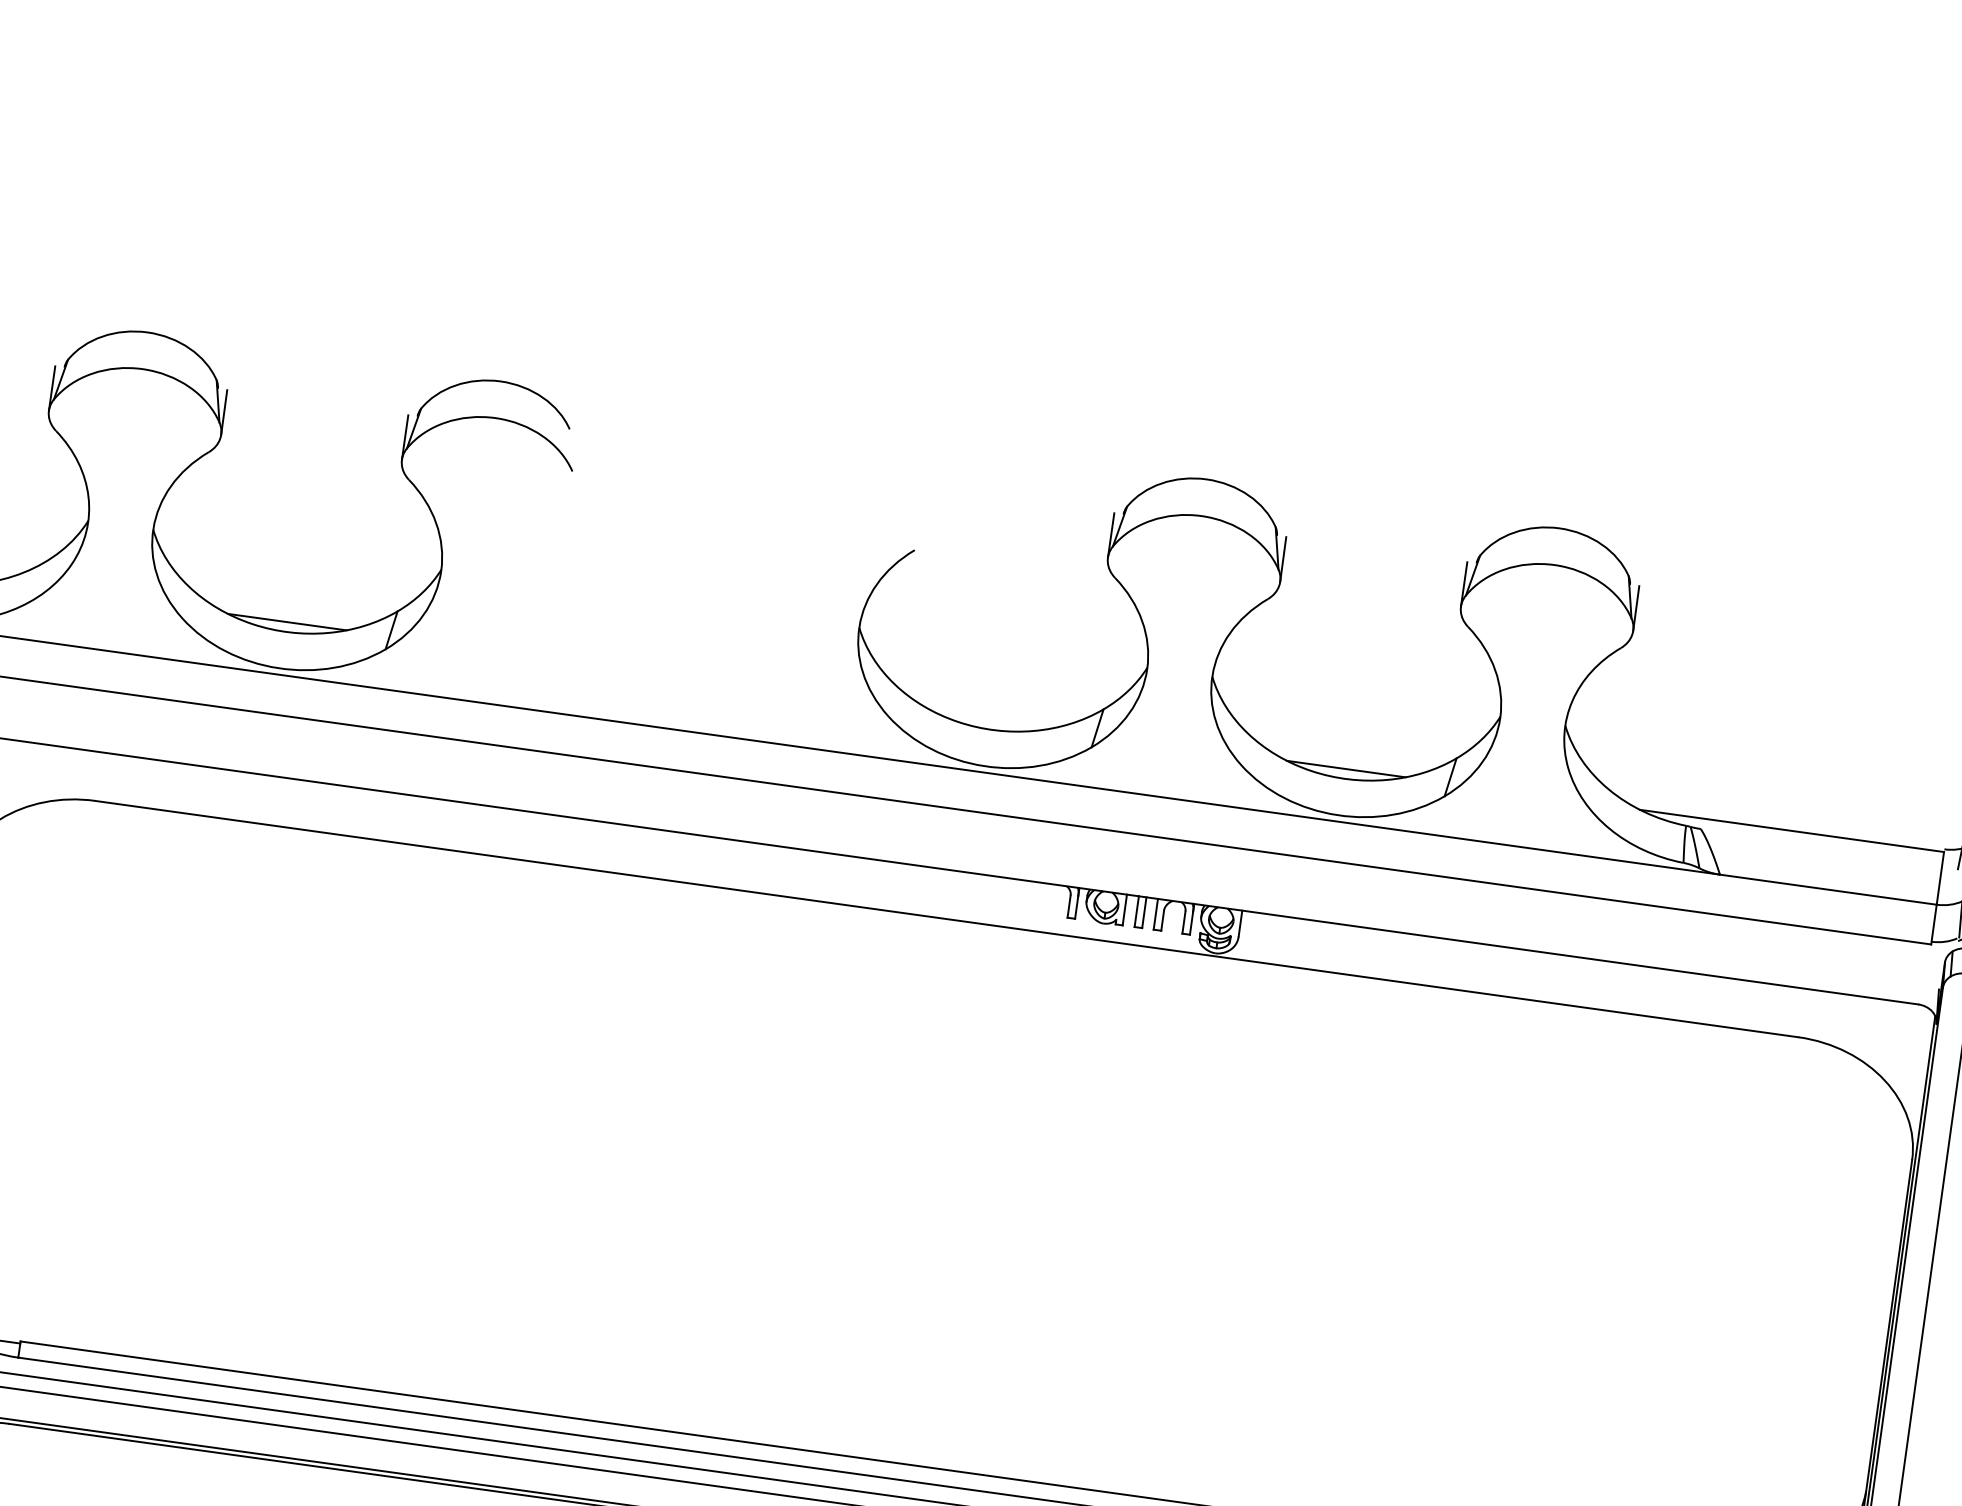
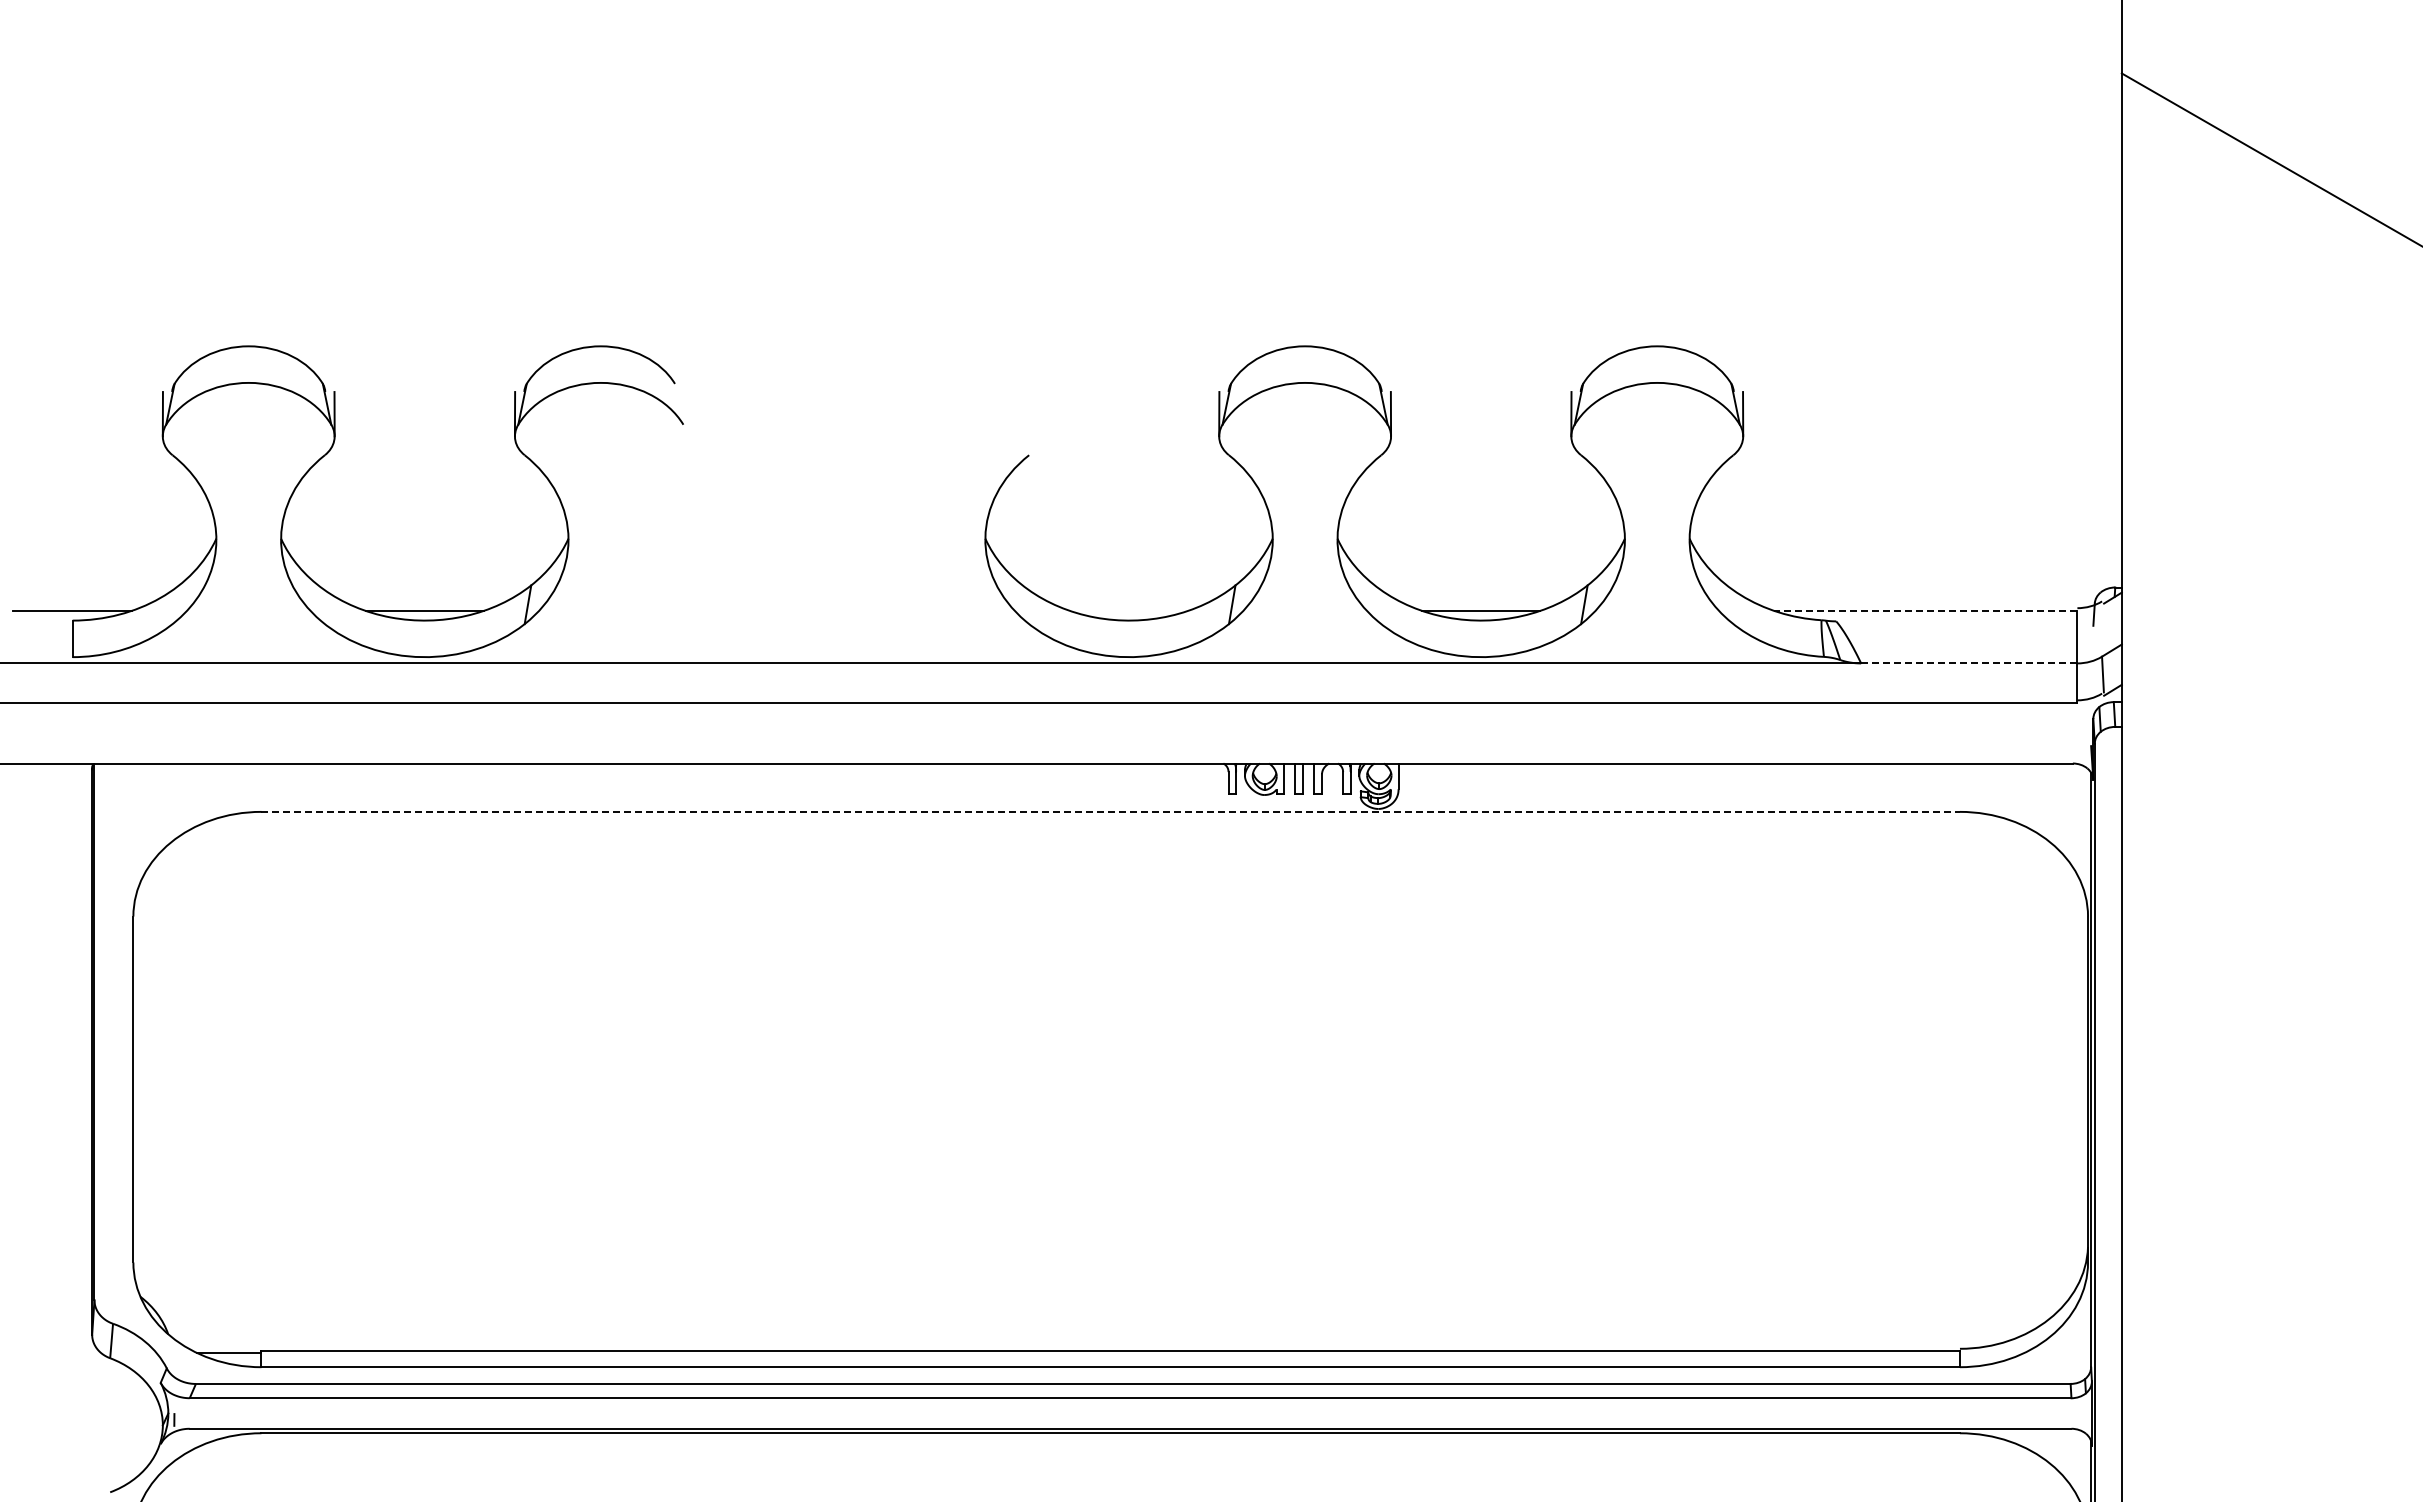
line: (1791, 830) -> (1925, 610), solid -> dashed
line: (1828, 889) -> (1969, 663), solid -> dashed
line: (947, 918) -> (1111, 811), solid -> dashed

